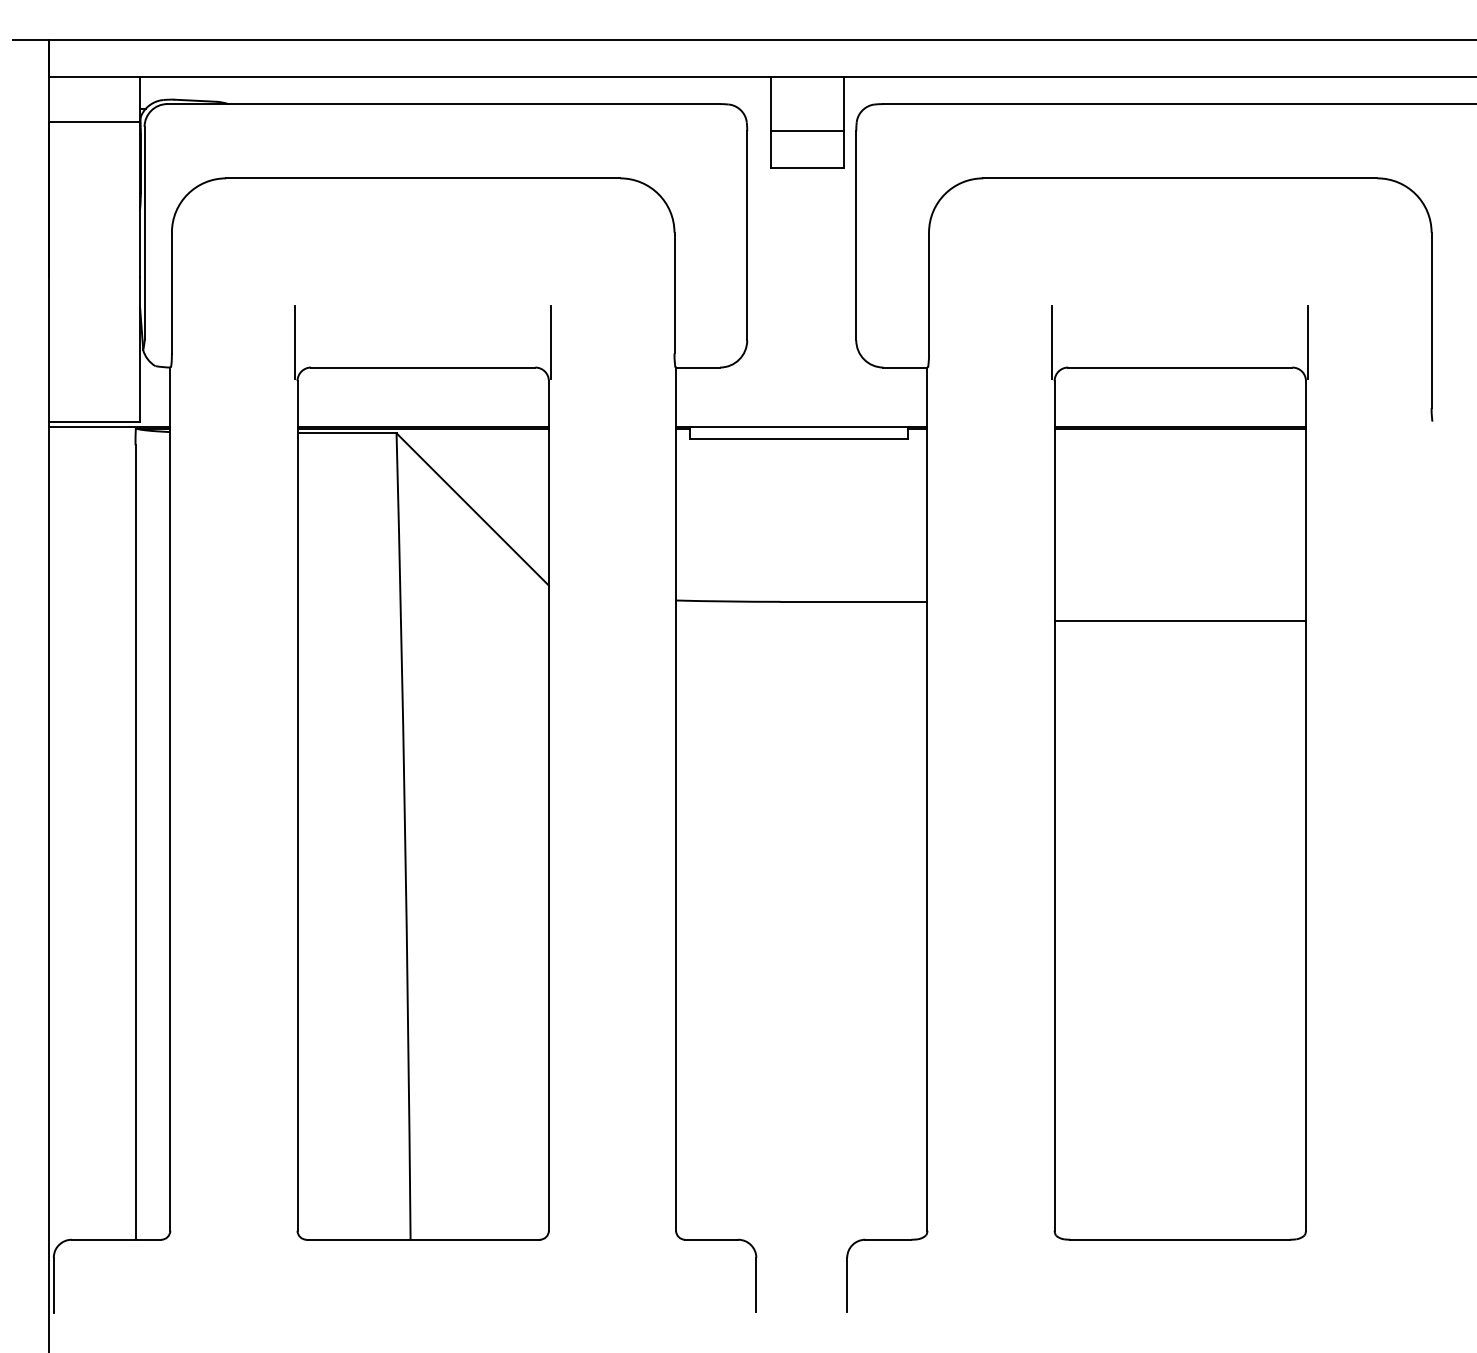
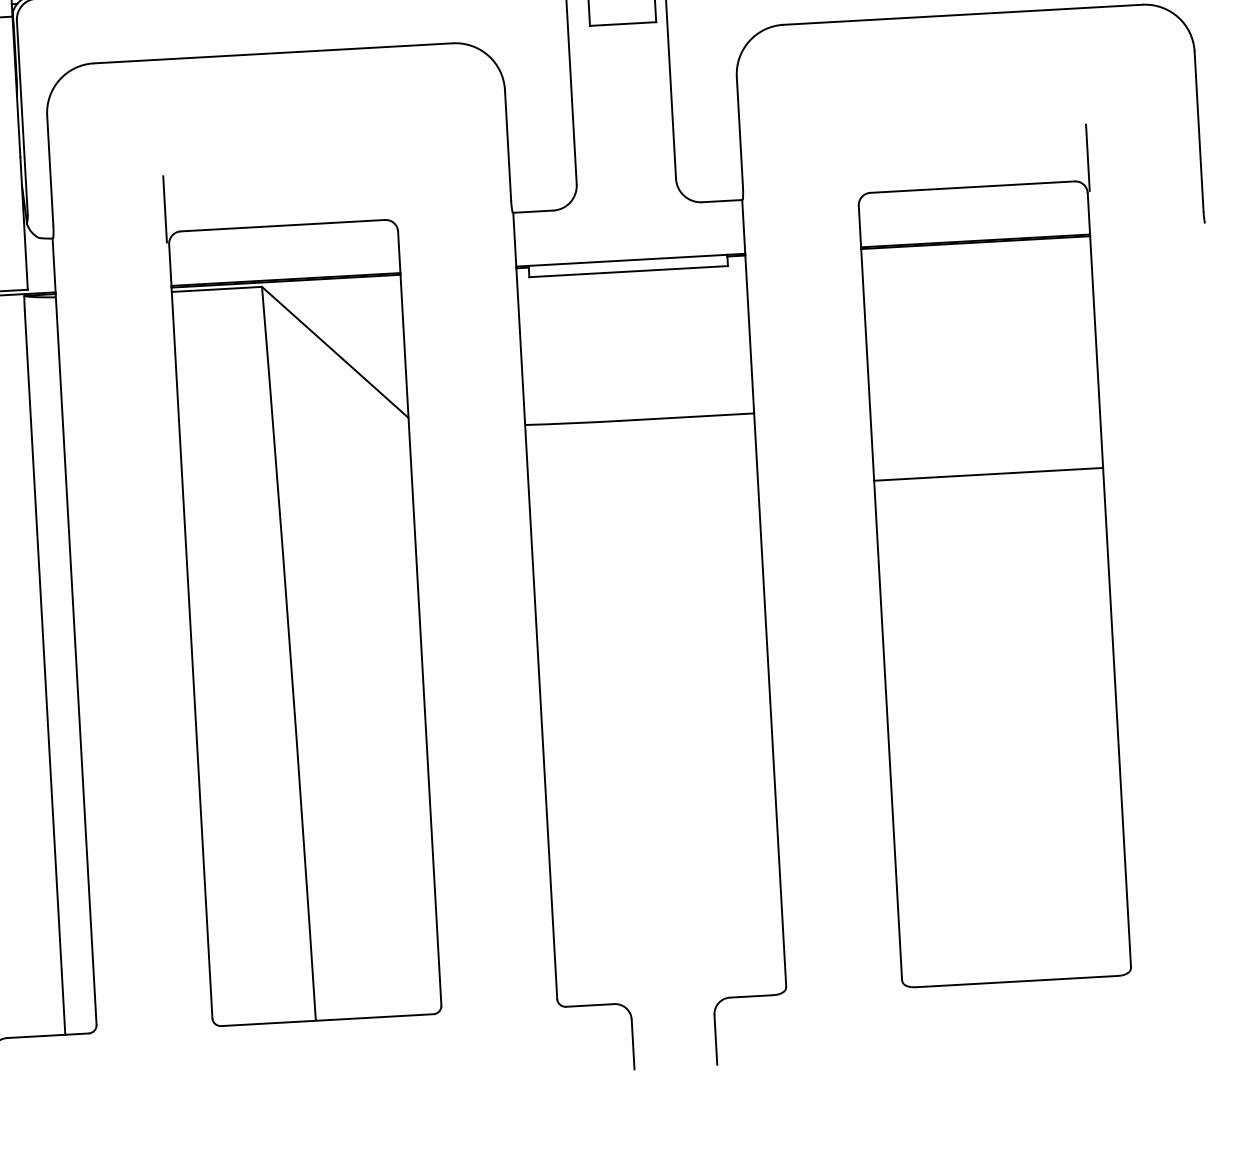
line: (551, 342) -> (398, 196), removed
line: (1052, 342) -> (854, 170), removed
line: (1179, 620) -> (987, 474), moved

